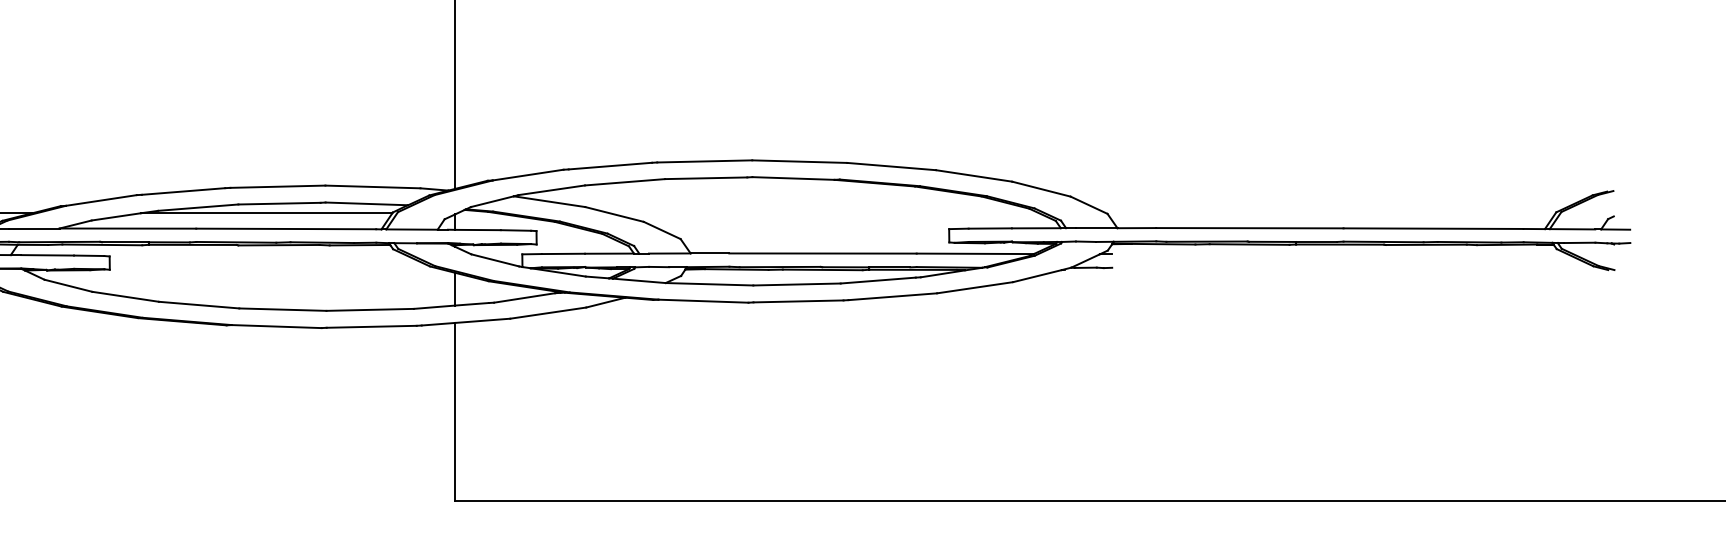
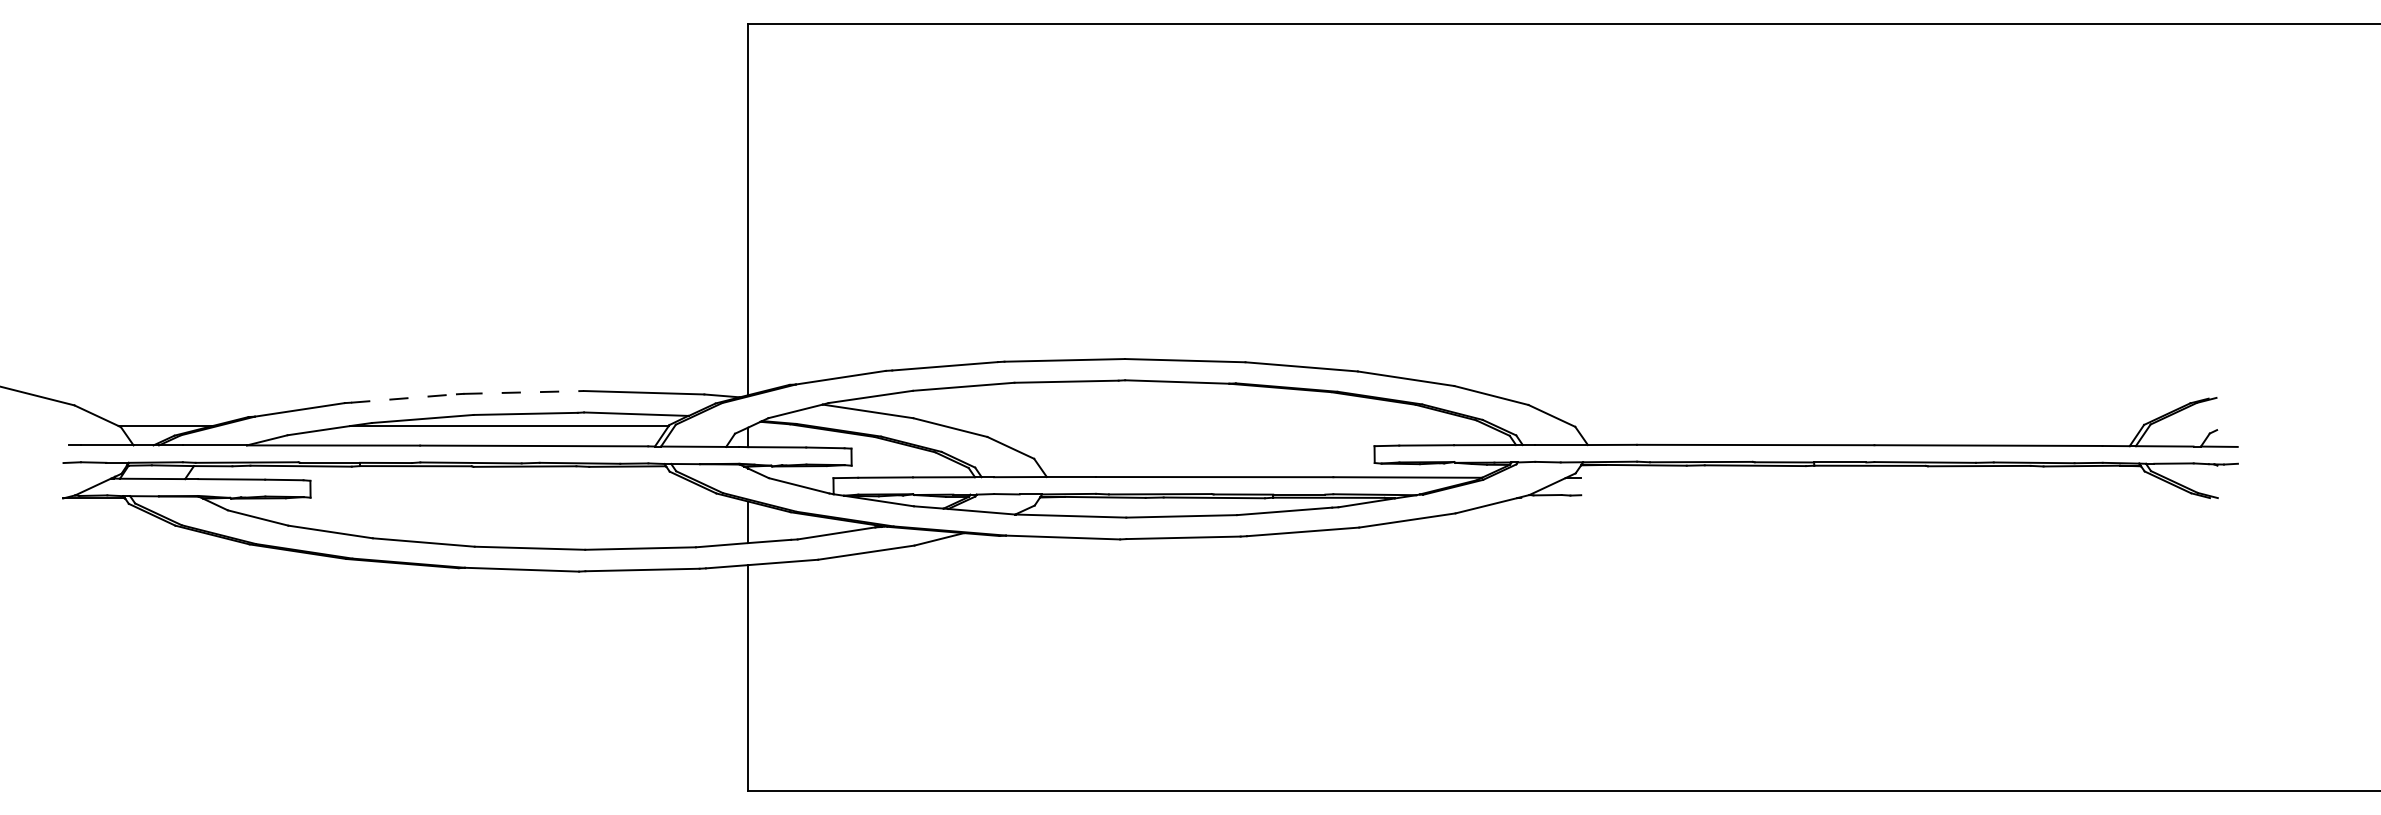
line: (278, 186) -> (524, 392), solid -> dashed
line: (183, 191) -> (404, 398), solid -> dashed

